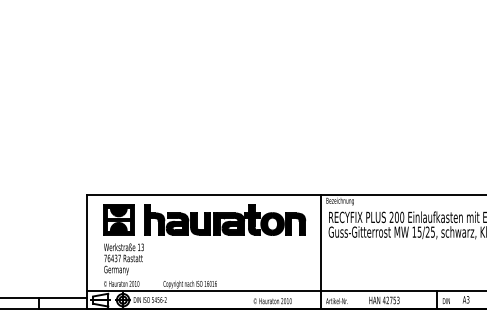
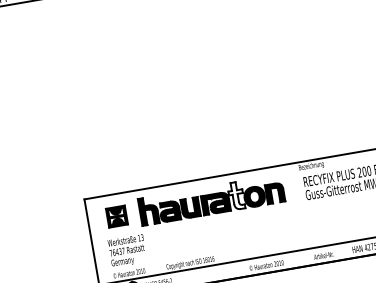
part: (118, 219) -> (116, 216), size x0.7
fill: (252, 219) -> (236, 195), removed
line: (321, 251) -> (302, 213), removed

